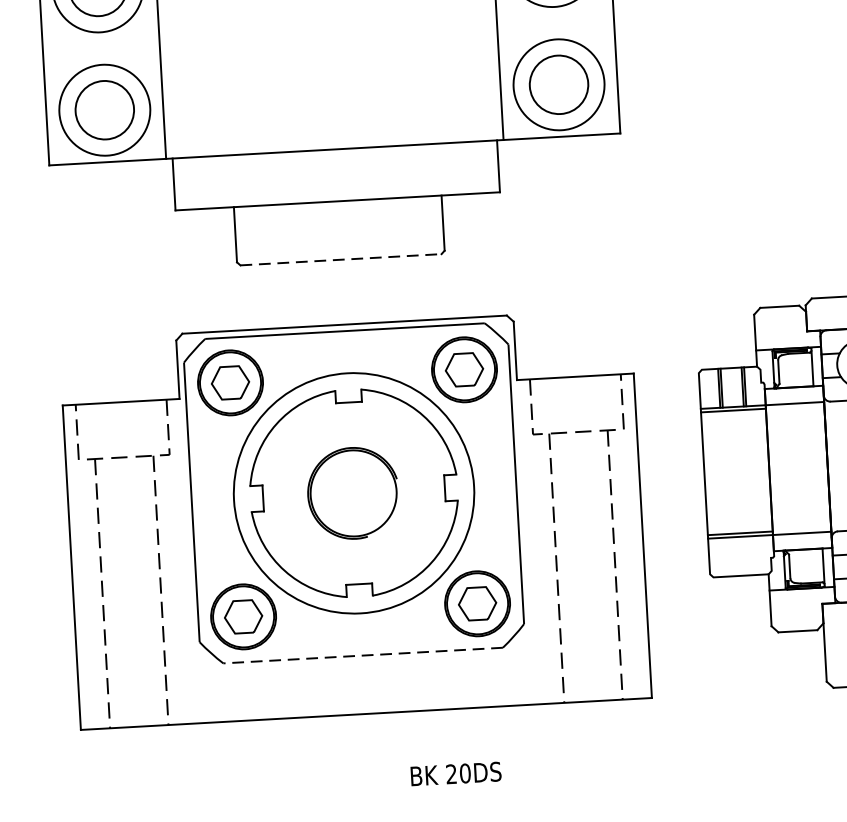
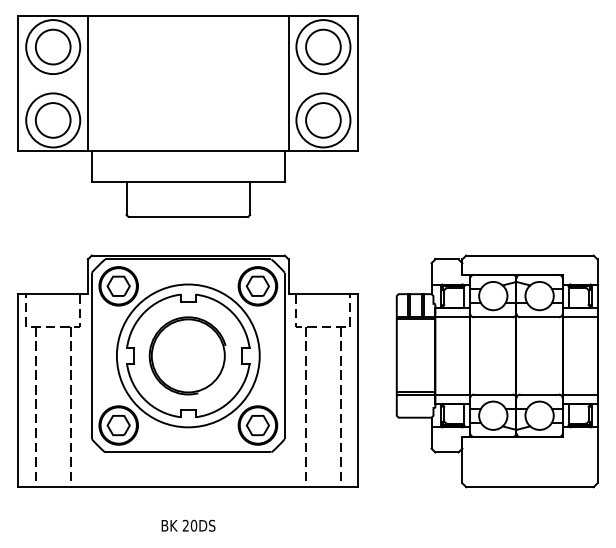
line: (341, 258) -> (188, 216), dashed -> solid
part: (352, 492) -> (187, 355), size x1.43
line: (361, 655) -> (187, 452), dashed -> solid
text: (456, 773) -> (188, 525), moved

